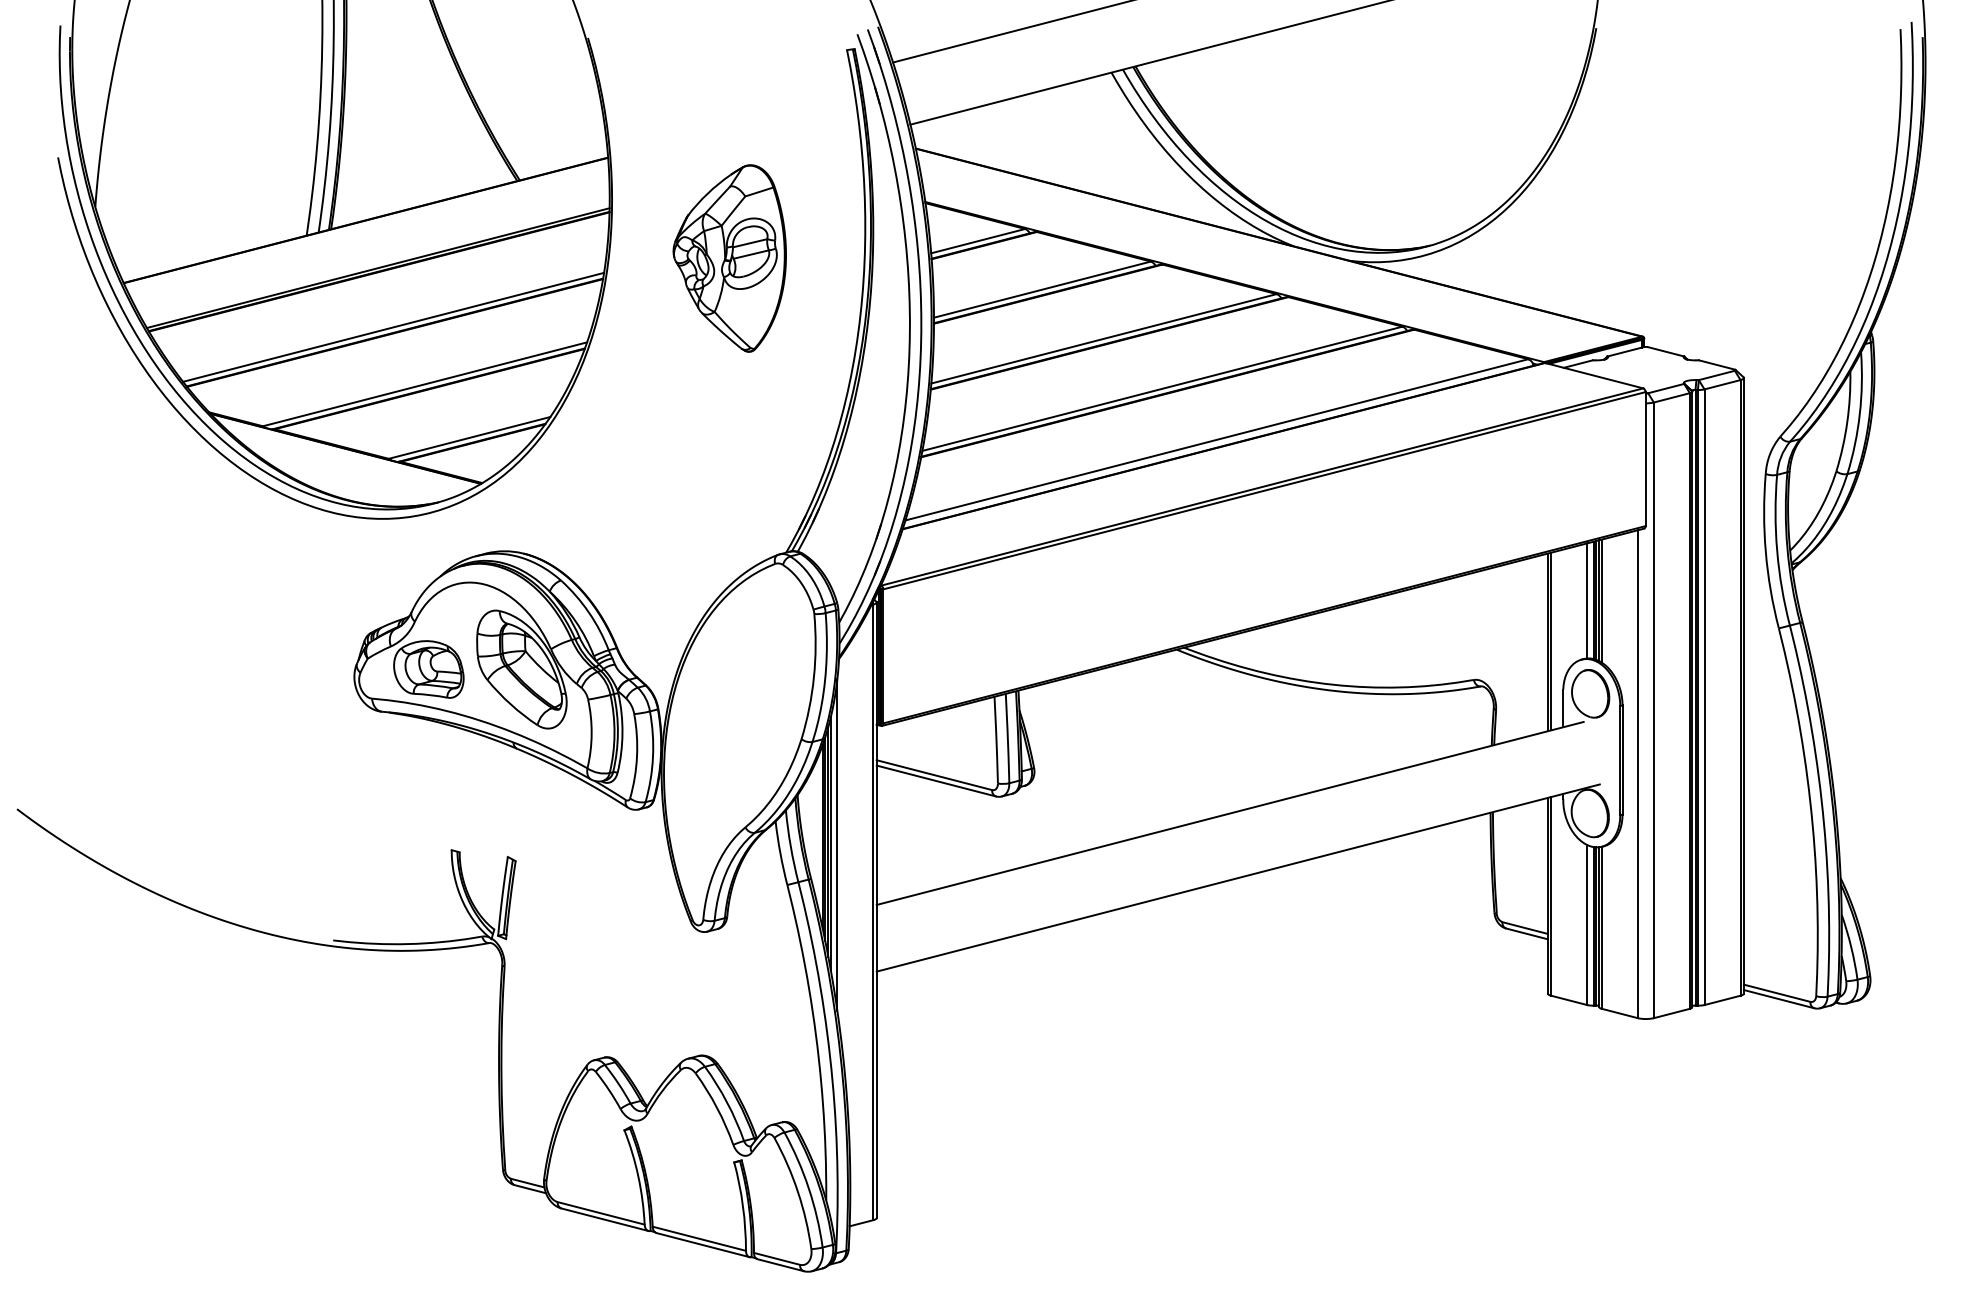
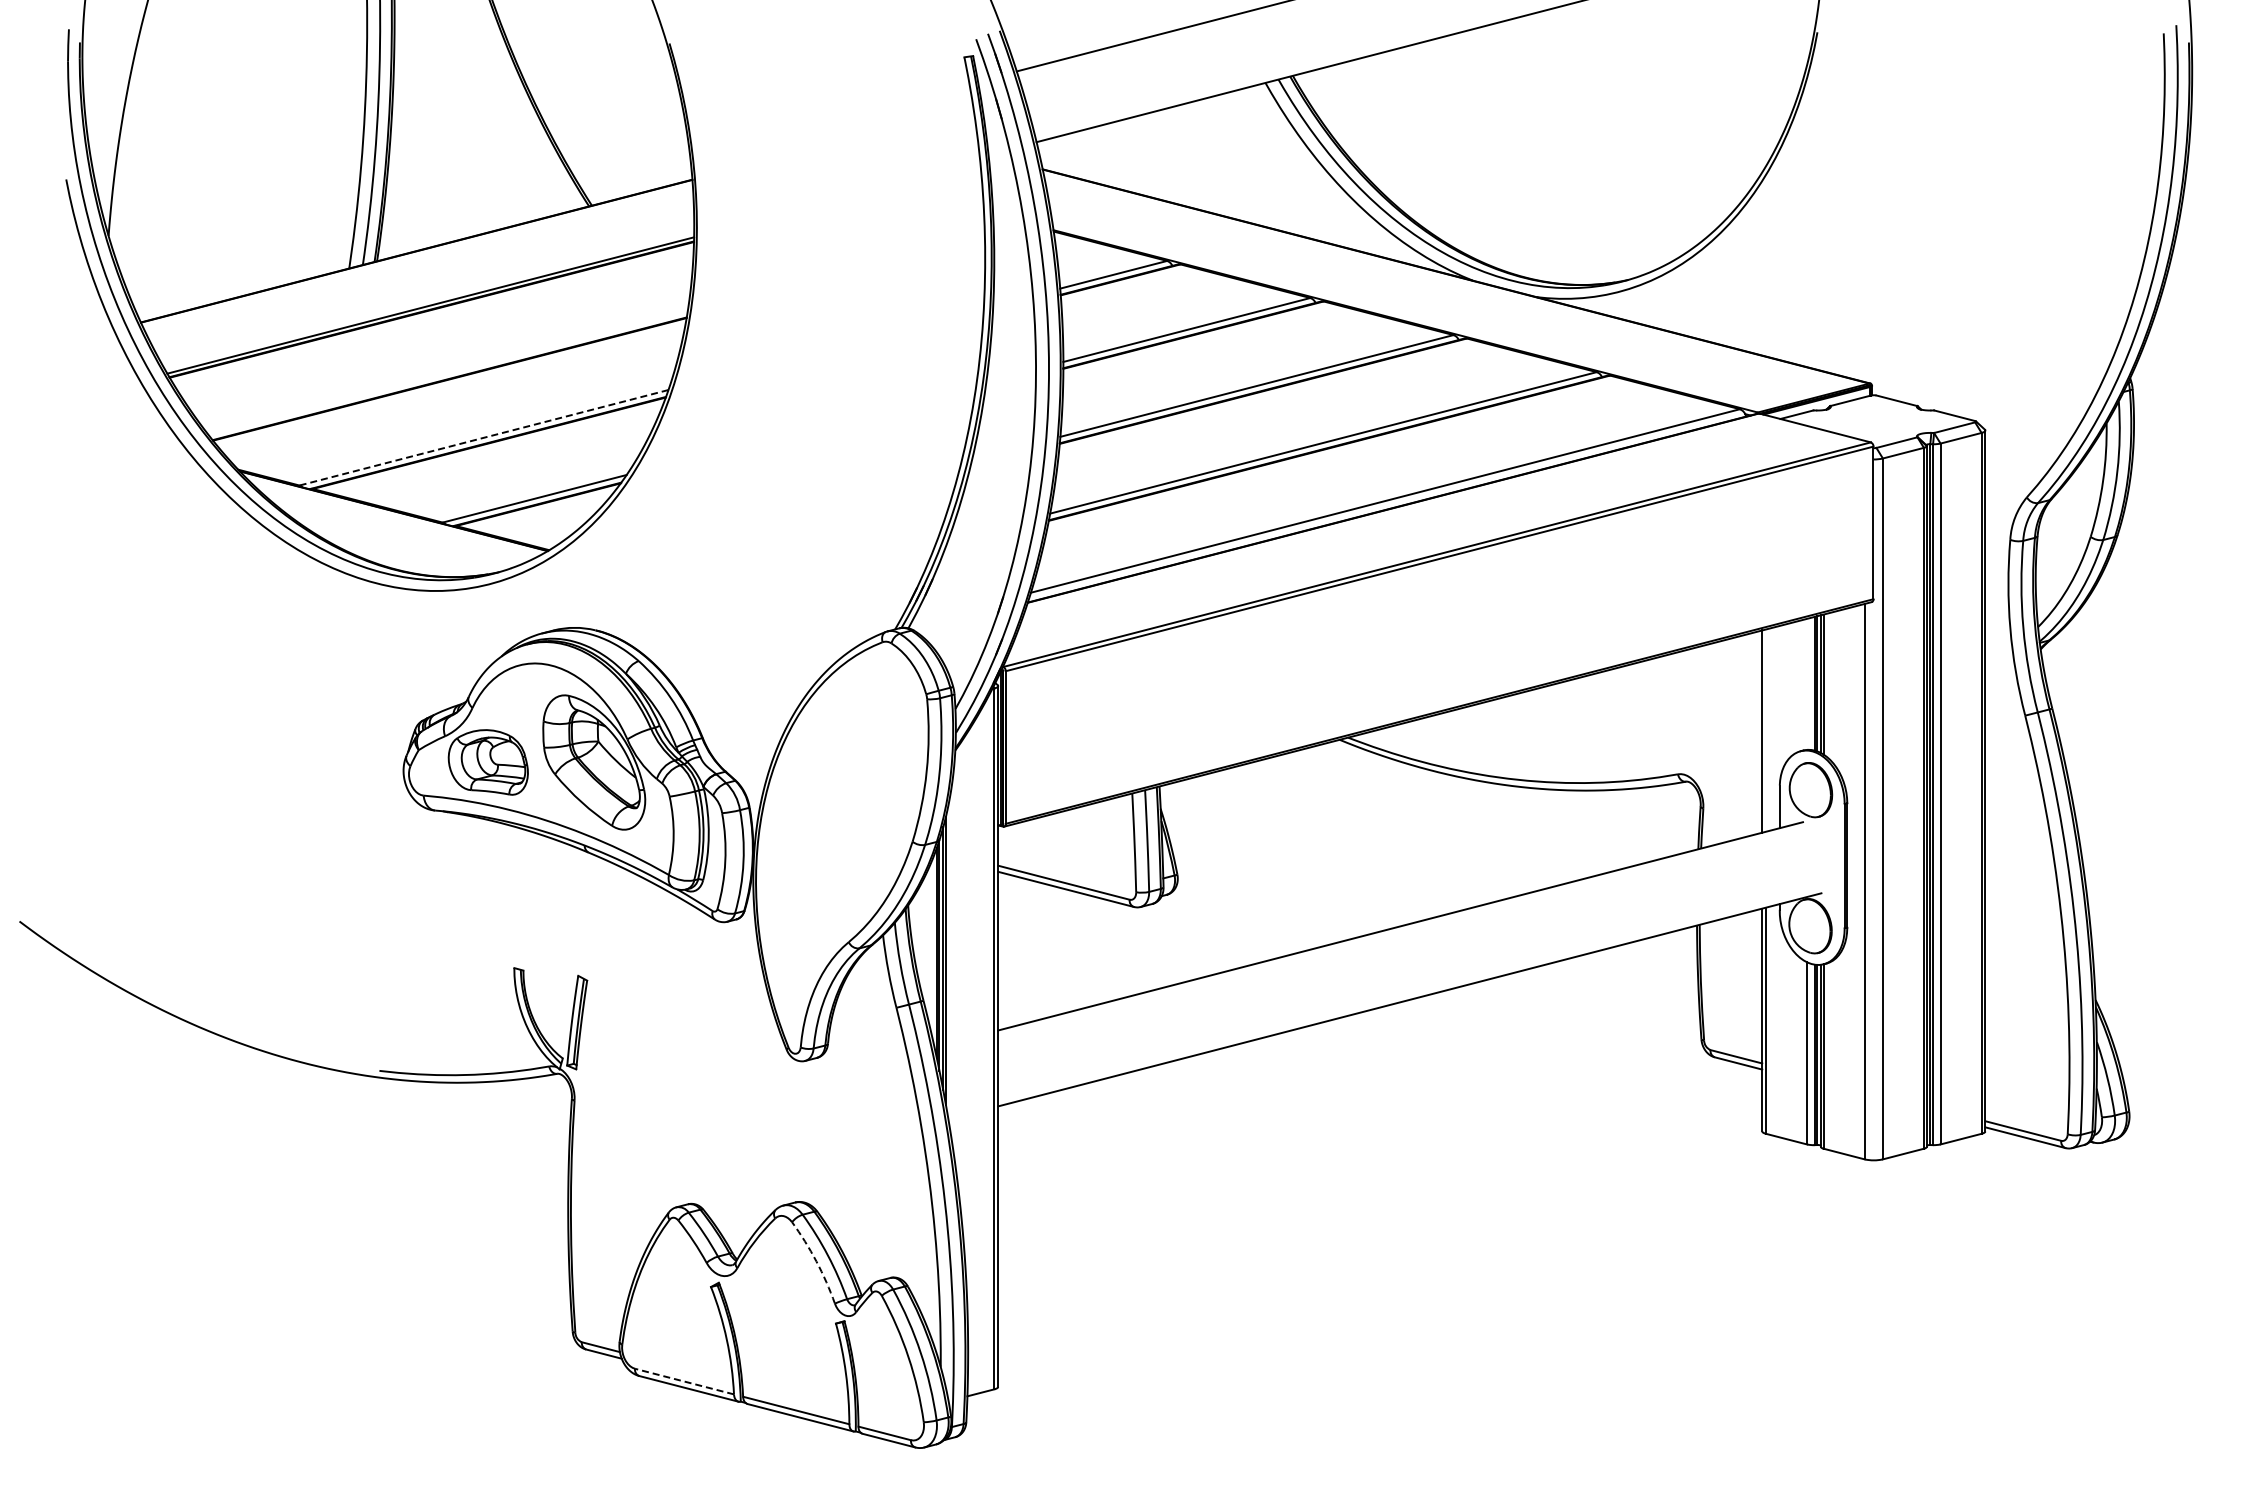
part: (729, 258) -> (830, 294), removed
line: (392, 326) -> (447, 372), removed
line: (425, 384) -> (484, 437), solid -> dashed
line: (1587, 600) -> (1807, 683), removed
line: (1551, 641) -> (1766, 730), removed
line: (837, 845) -> (953, 962), removed
arc: (717, 1107) -> (816, 1261), solid -> dashed
line: (601, 1213) -> (684, 1381), solid -> dashed

